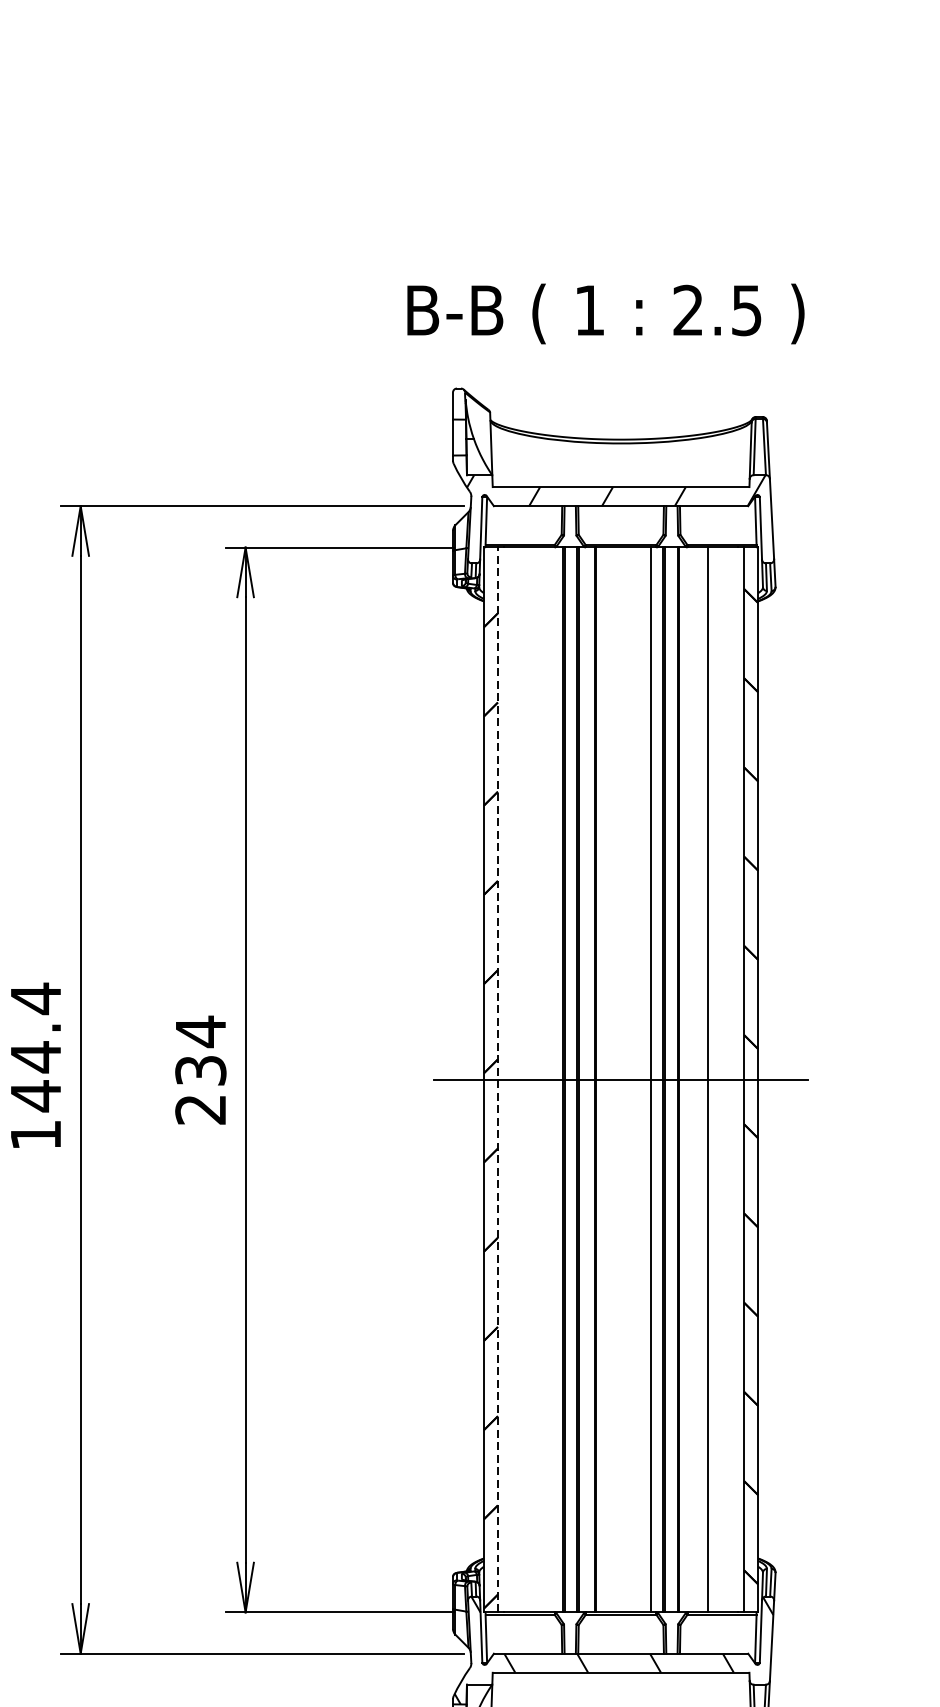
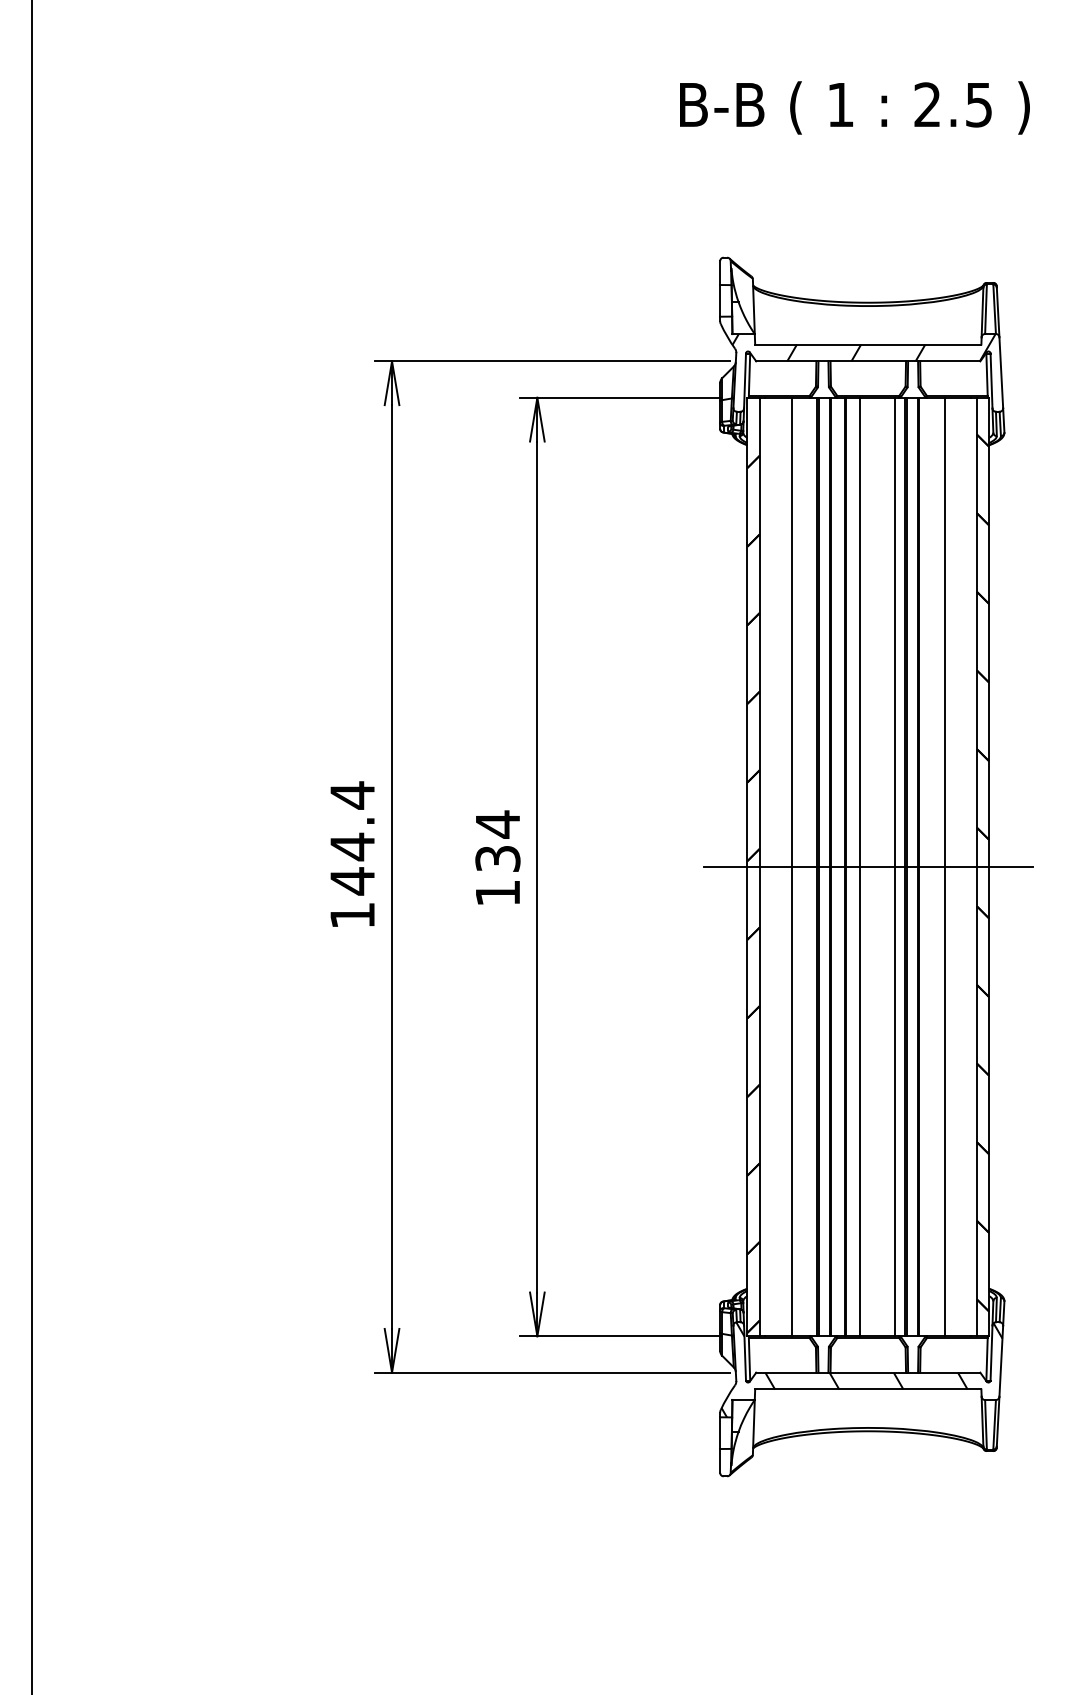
text: (605, 313) -> (854, 107), moved
line: (497, 1079) -> (759, 866), dashed -> solid
line: (533, 1079) -> (791, 866), added
line: (611, 1079) -> (859, 866), added
text: (200, 1109) -> (497, 893), 234 -> 134

